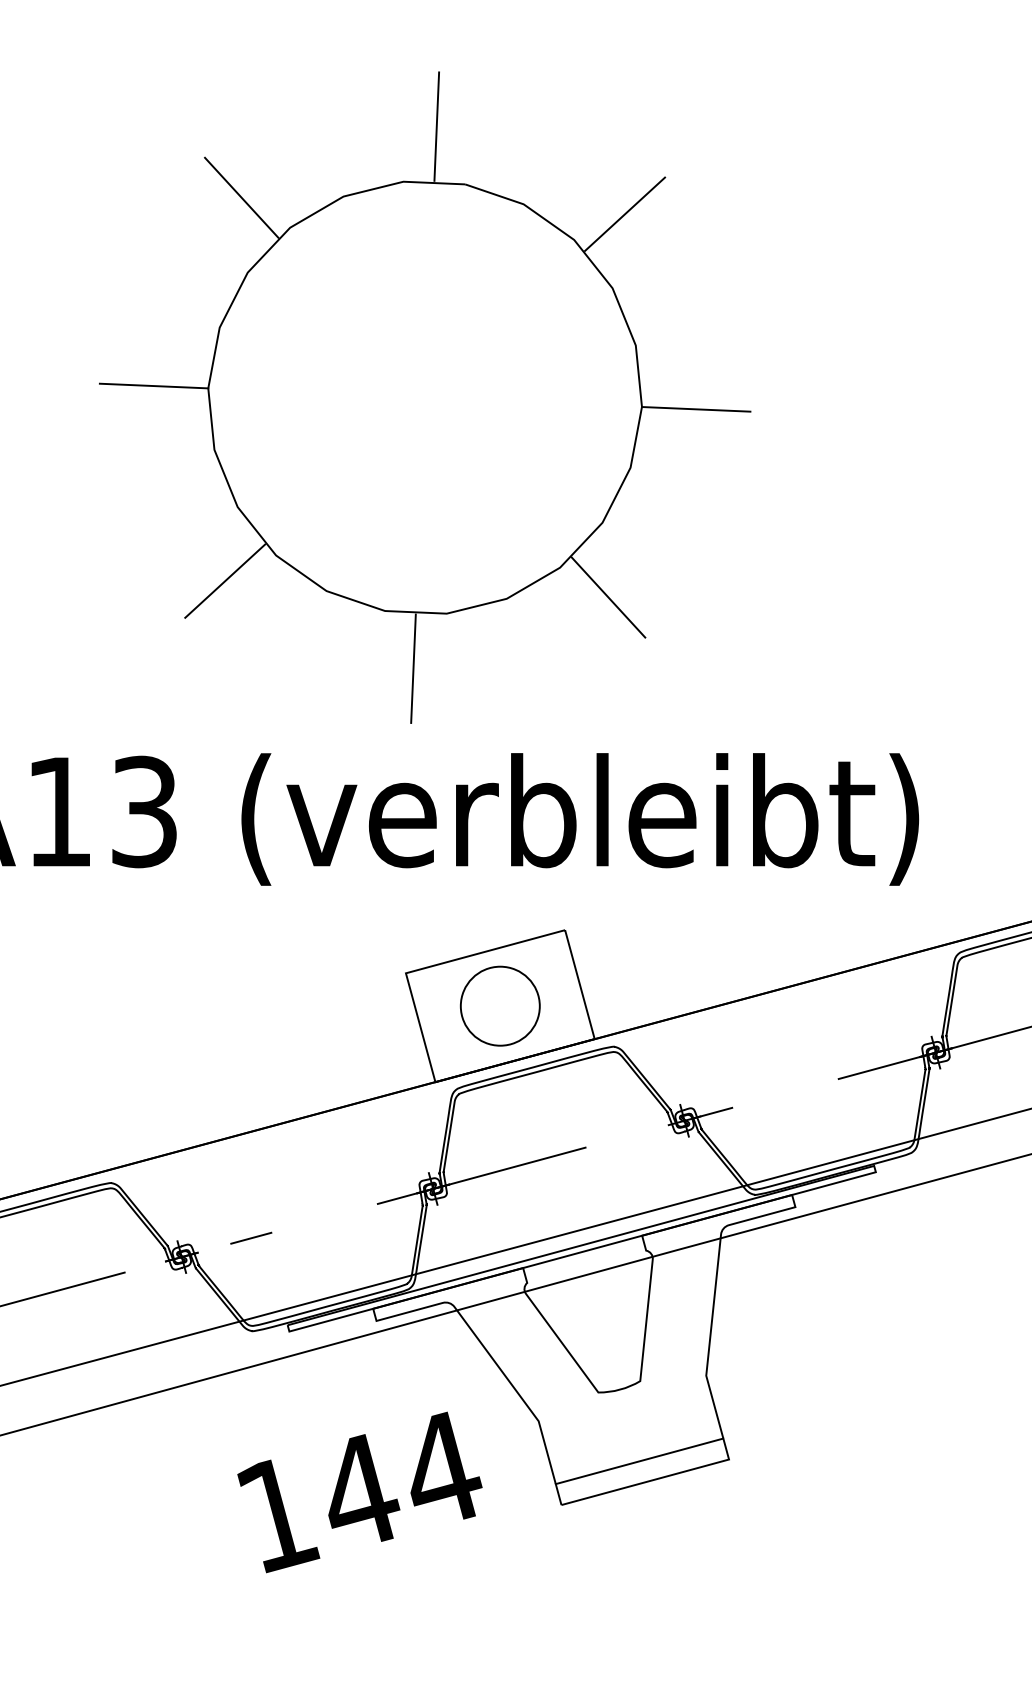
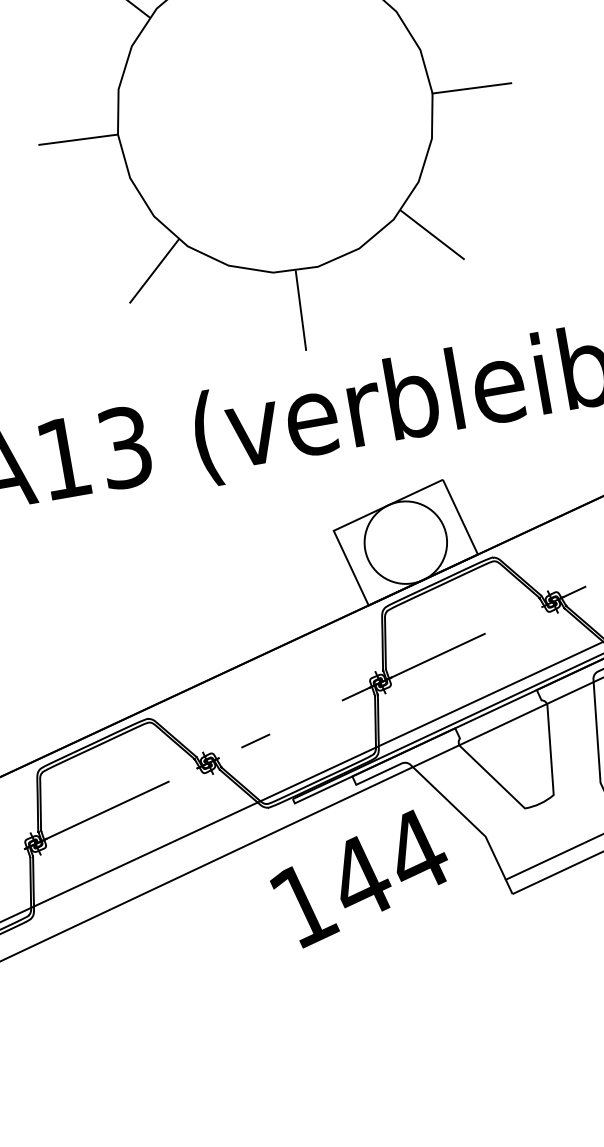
circle: (499, 1005) -> (405, 542), size x1.43
text: (359, 1492) -> (360, 878), moved

